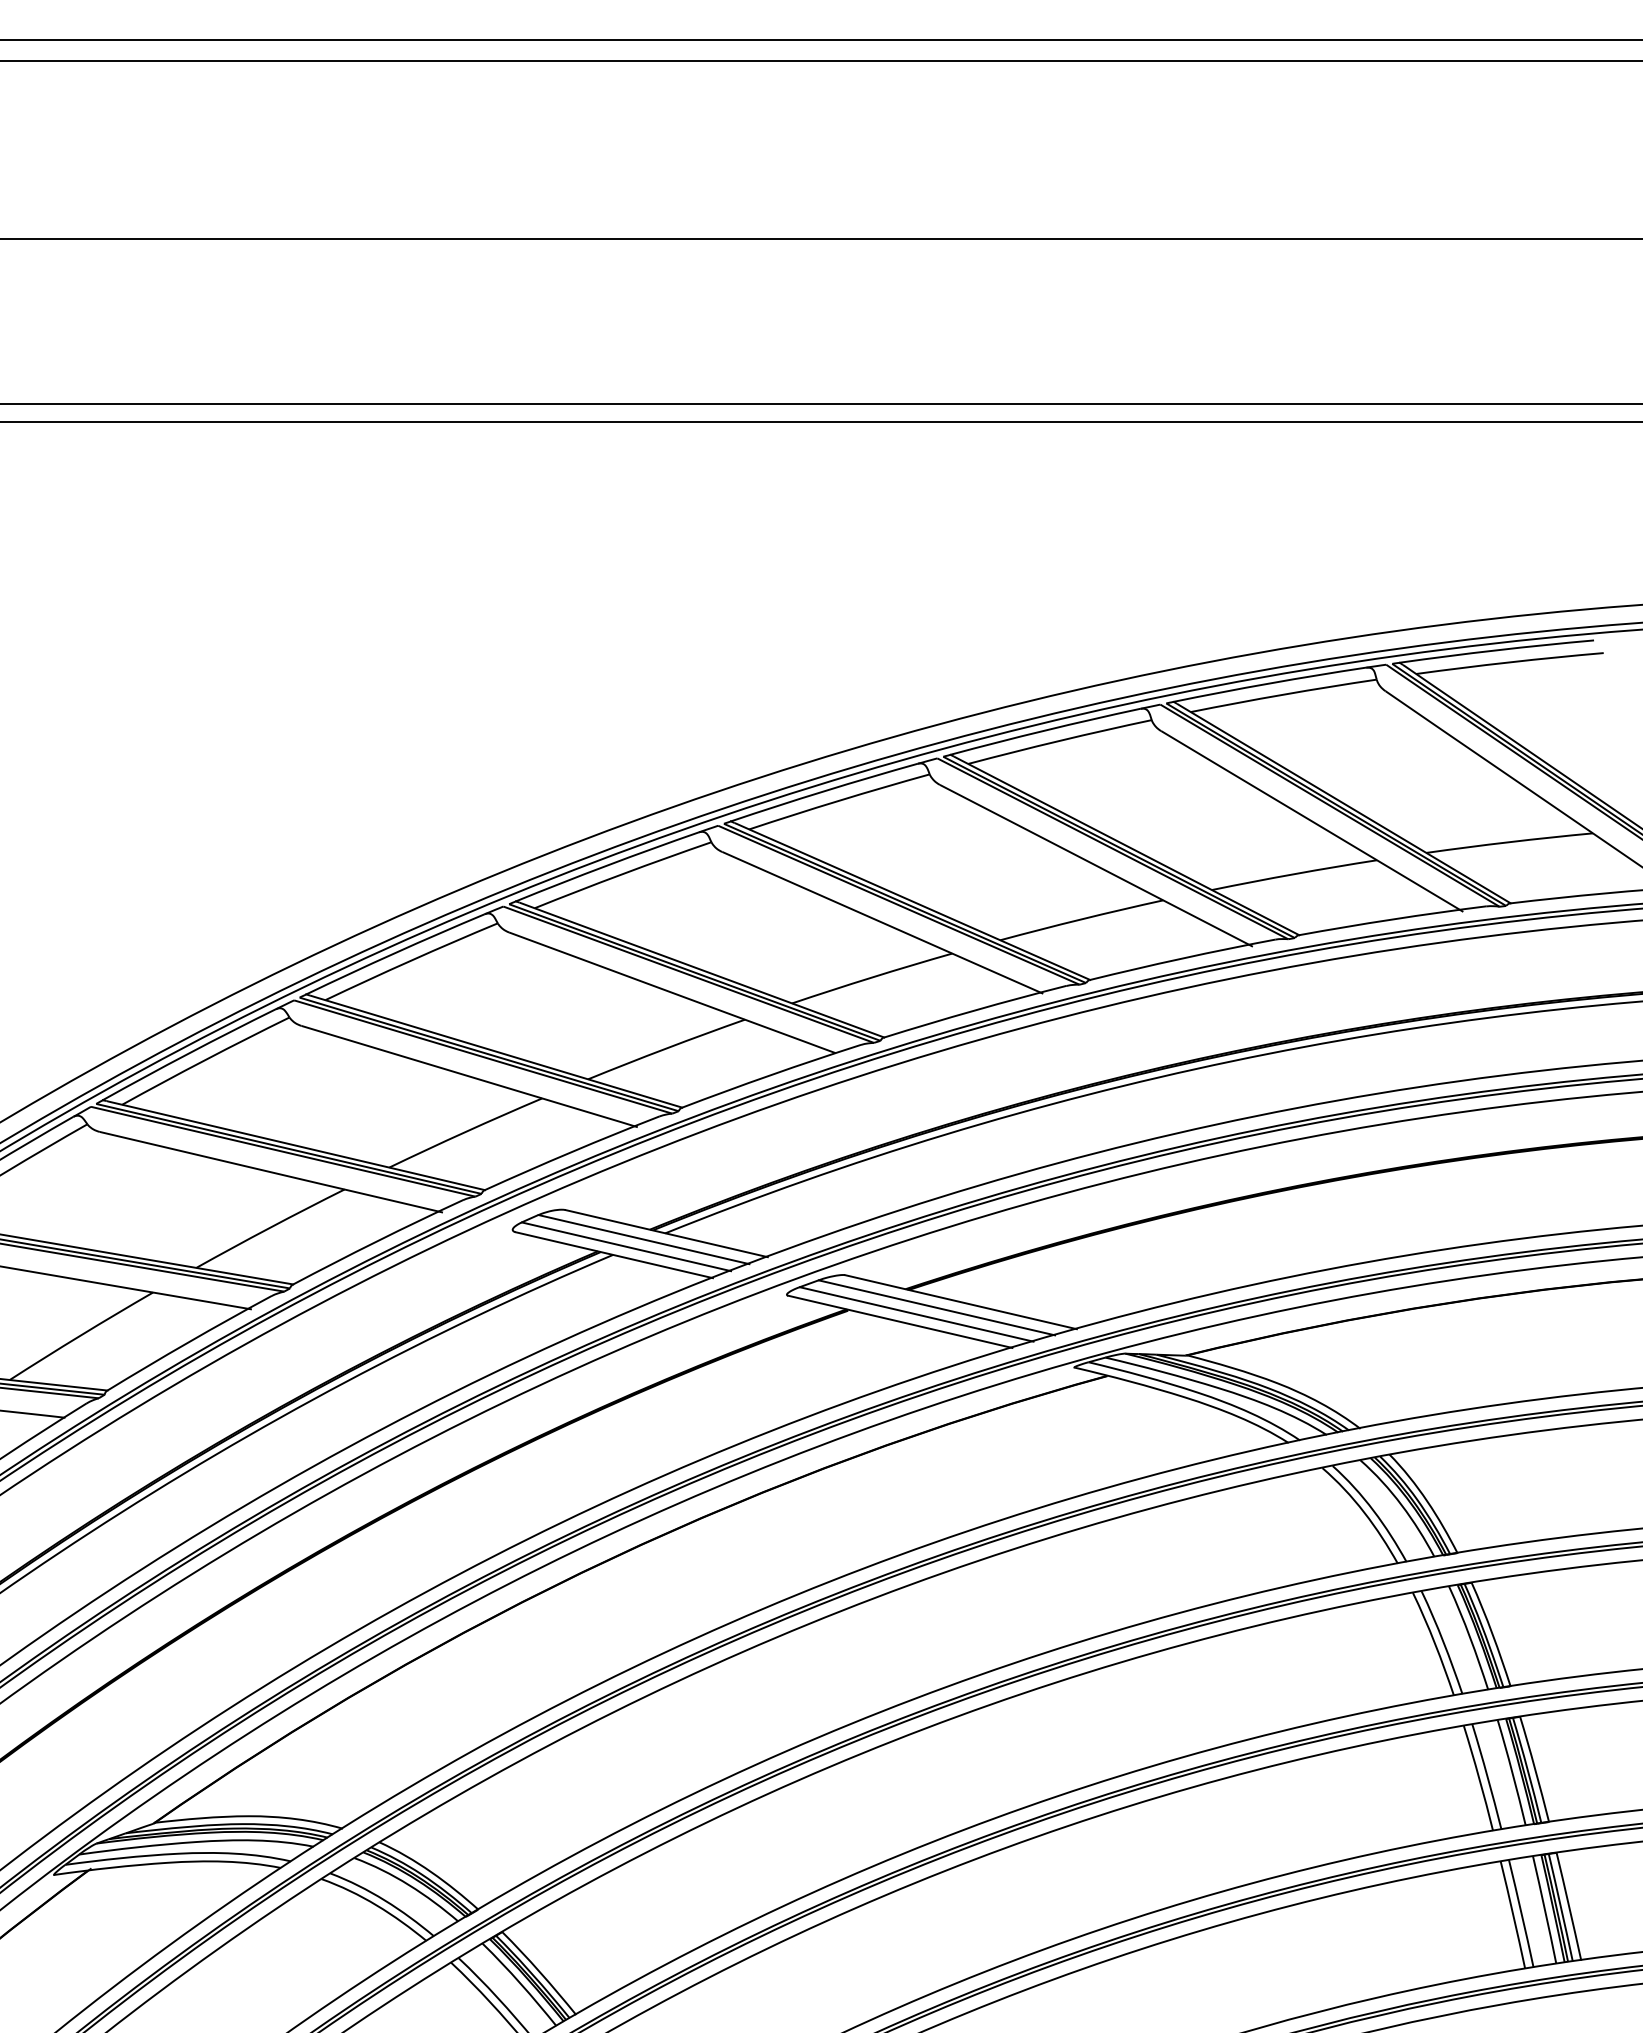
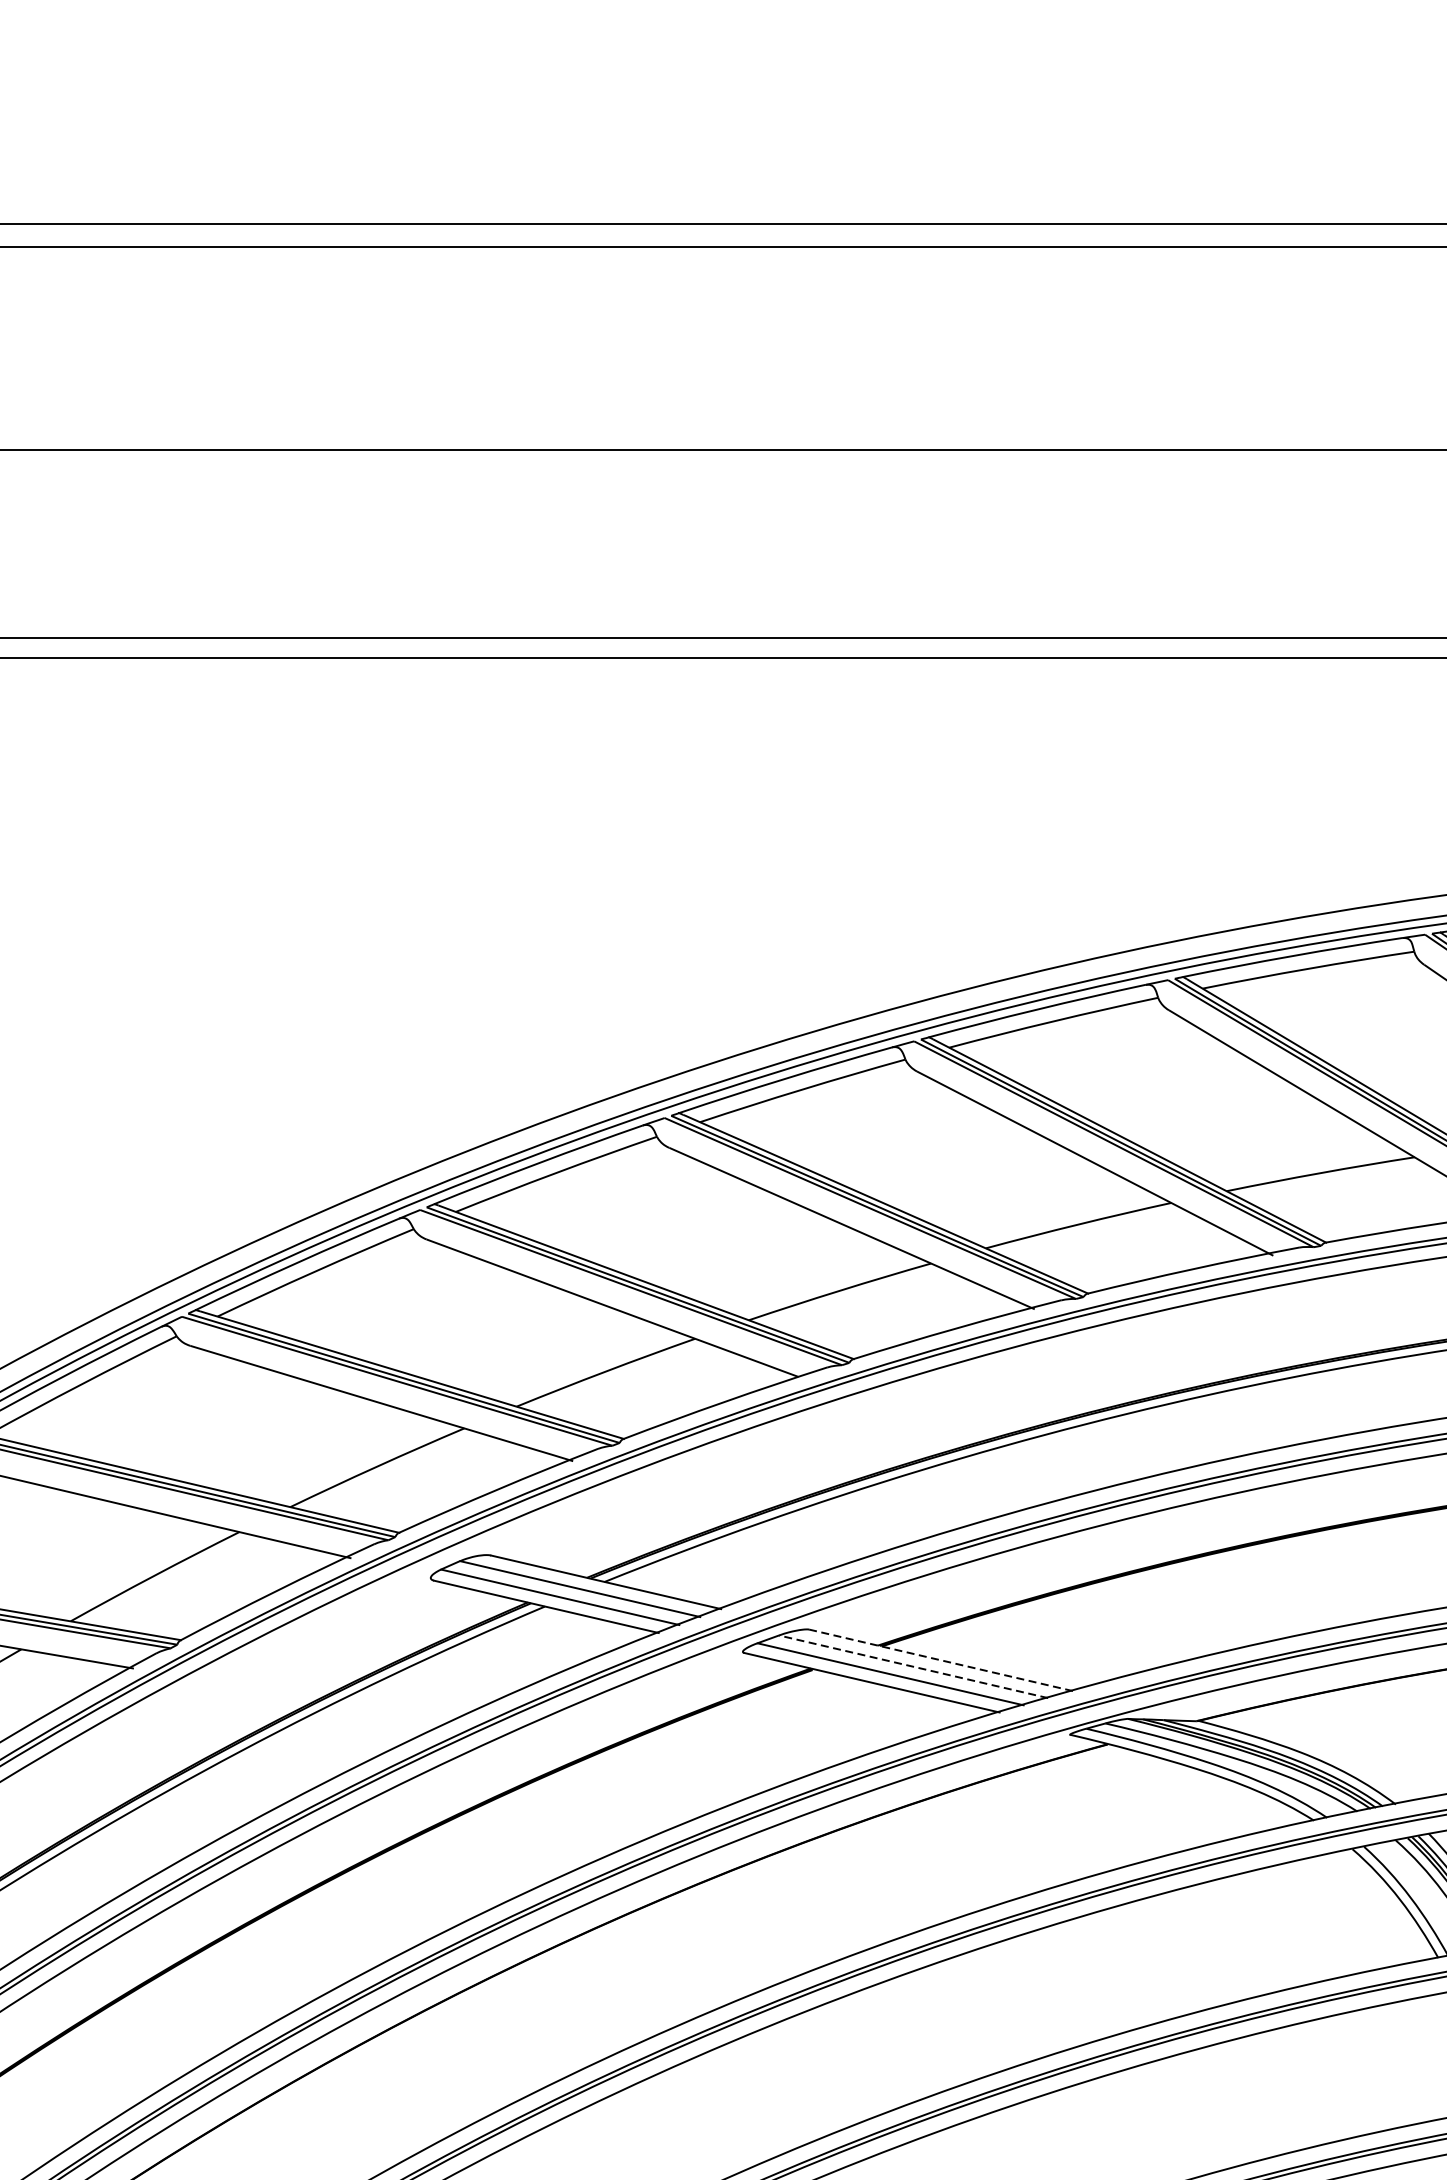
line: (961, 1302) -> (941, 1660), solid -> dashed
line: (936, 1307) -> (913, 1666), solid -> dashed

